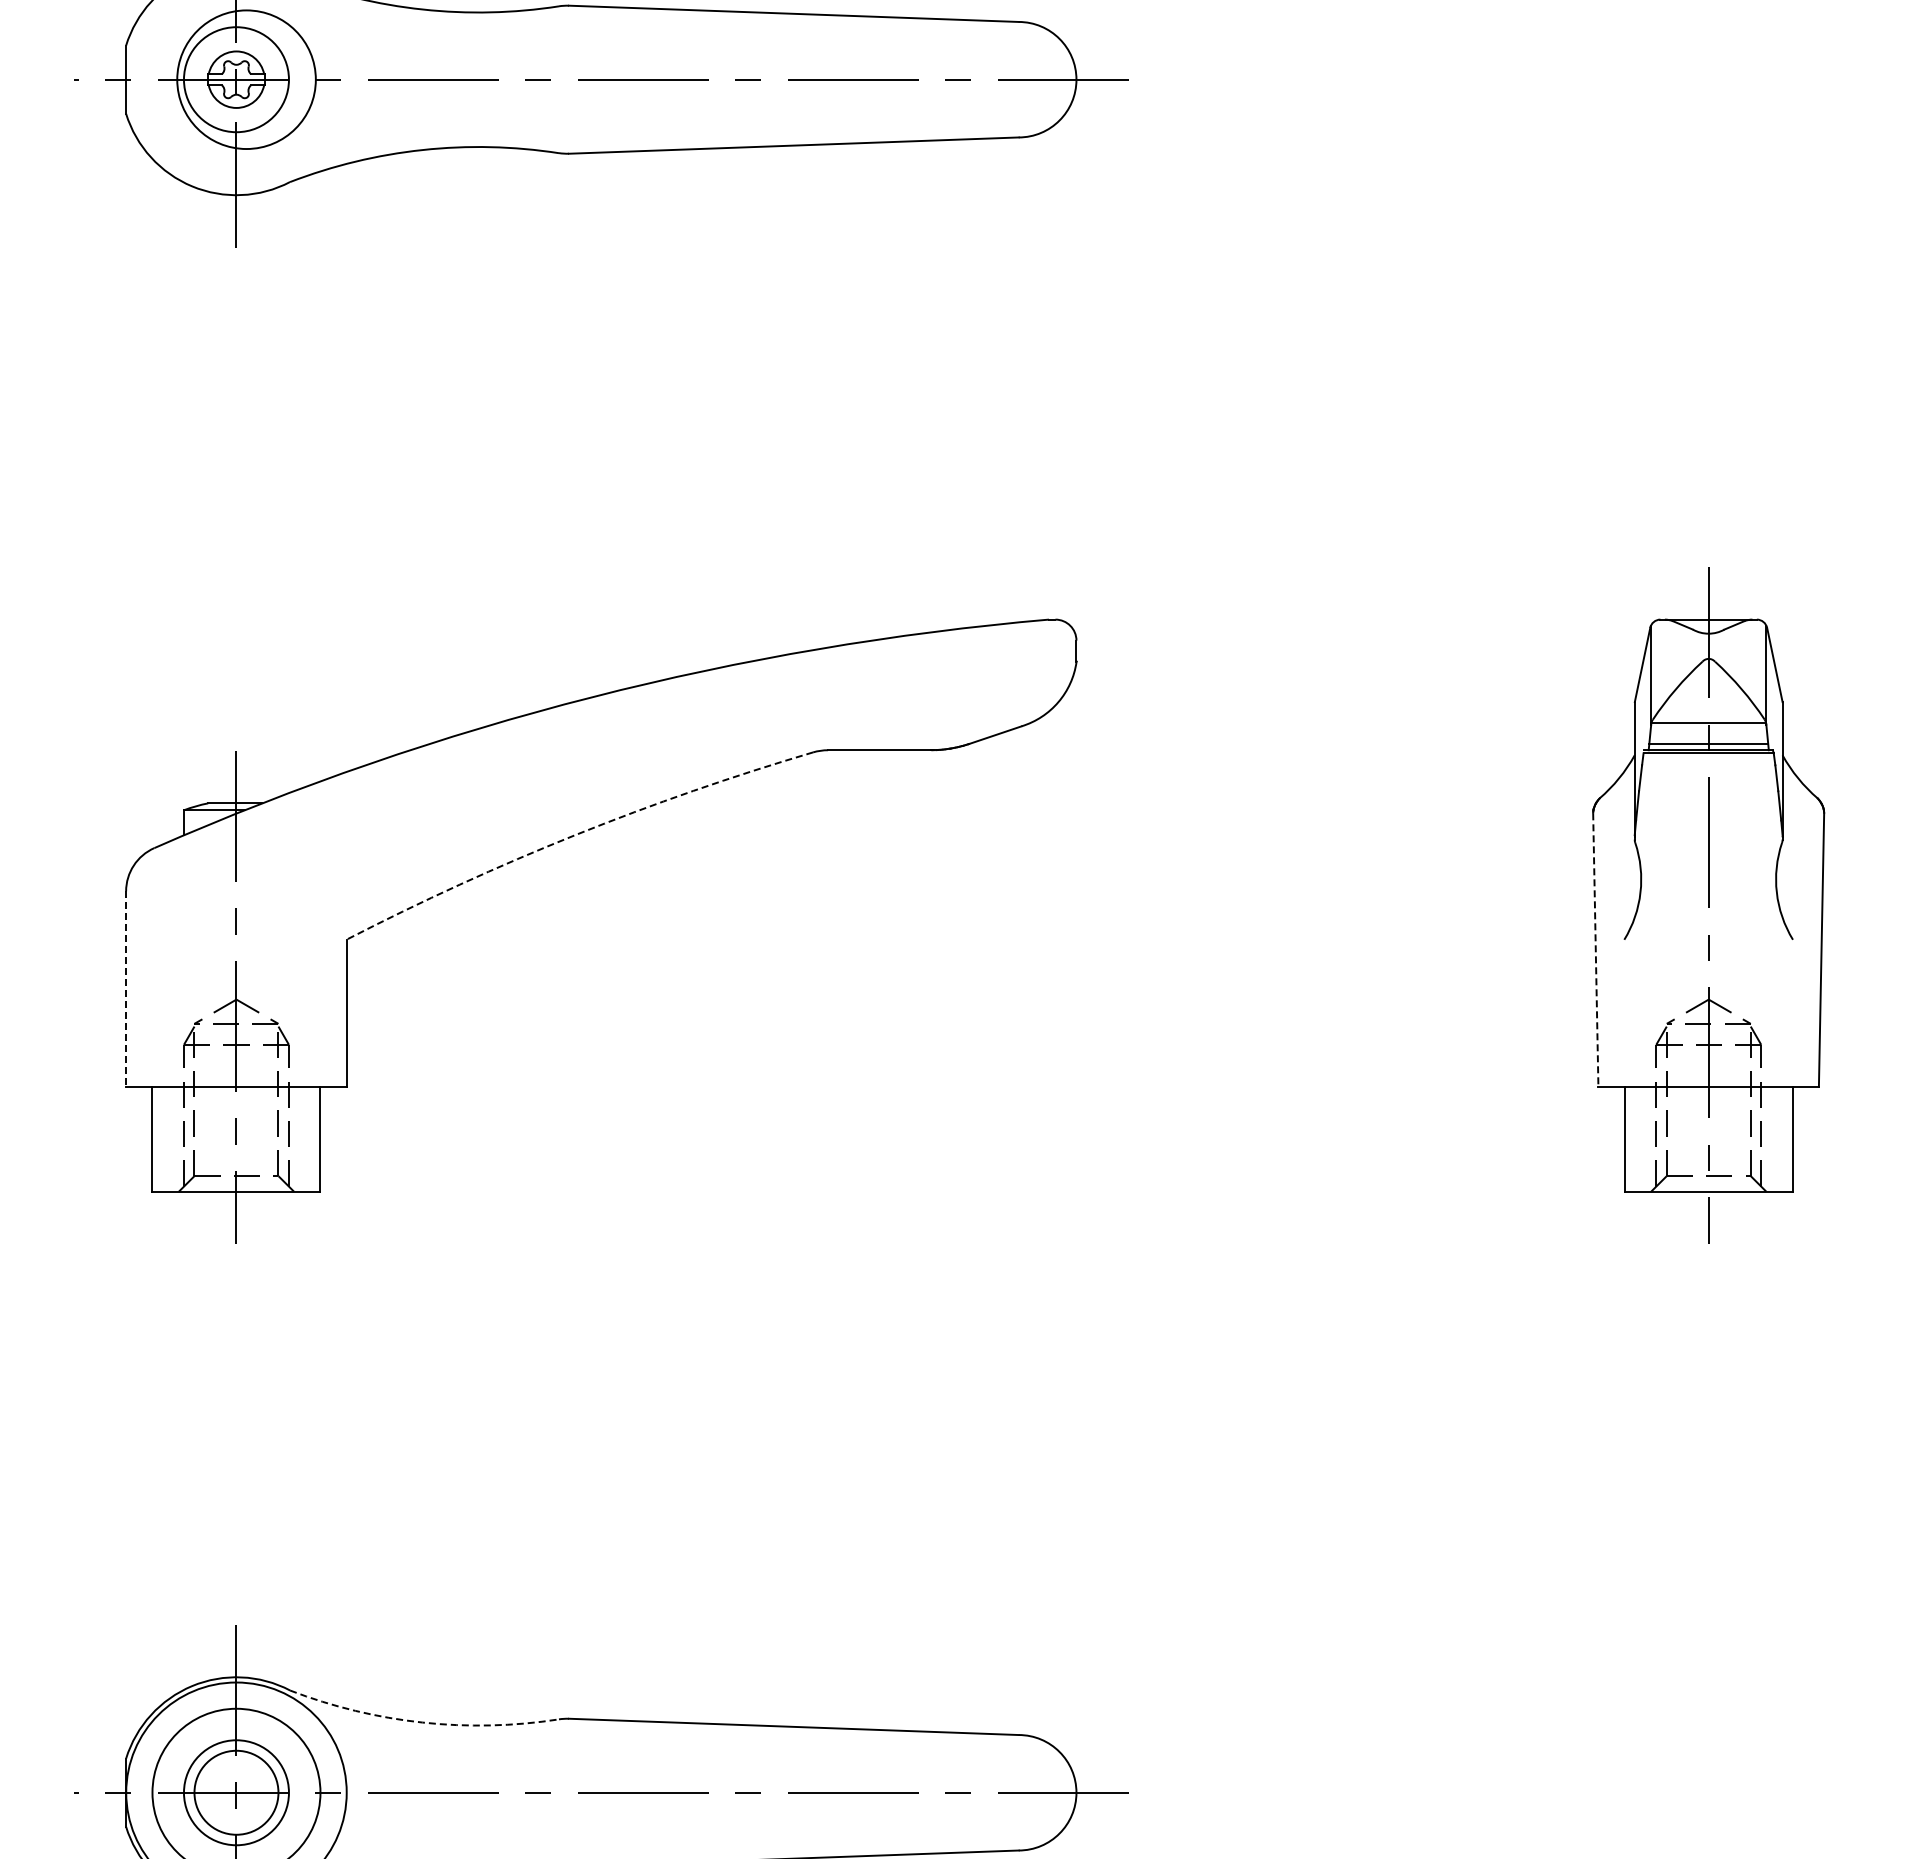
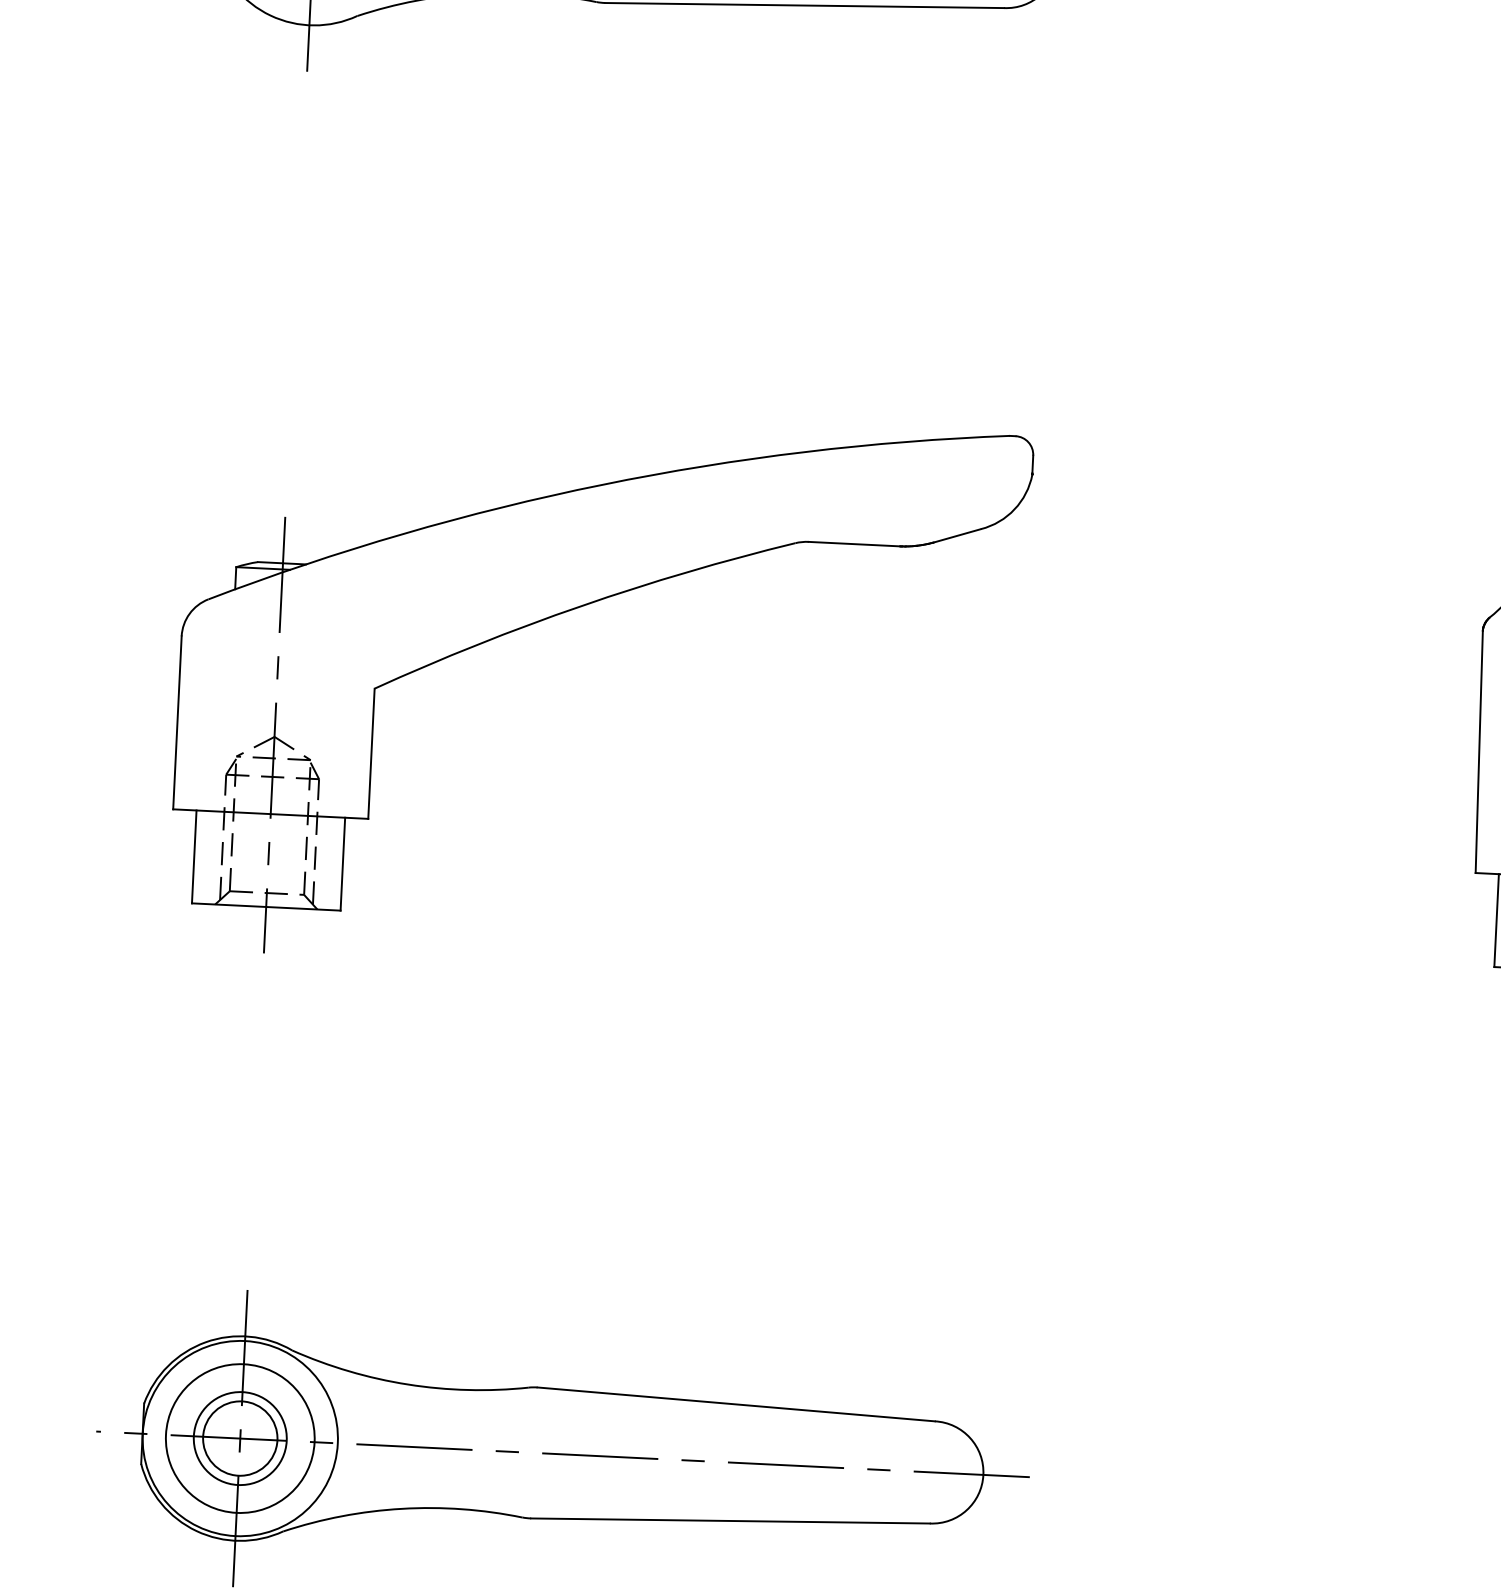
arc: (575, 835) -> (581, 606), dashed -> solid
line: (1595, 950) -> (1478, 752), dashed -> solid
line: (126, 989) -> (177, 723), dashed -> solid
arc: (422, 1722) -> (407, 1384), dashed -> solid

